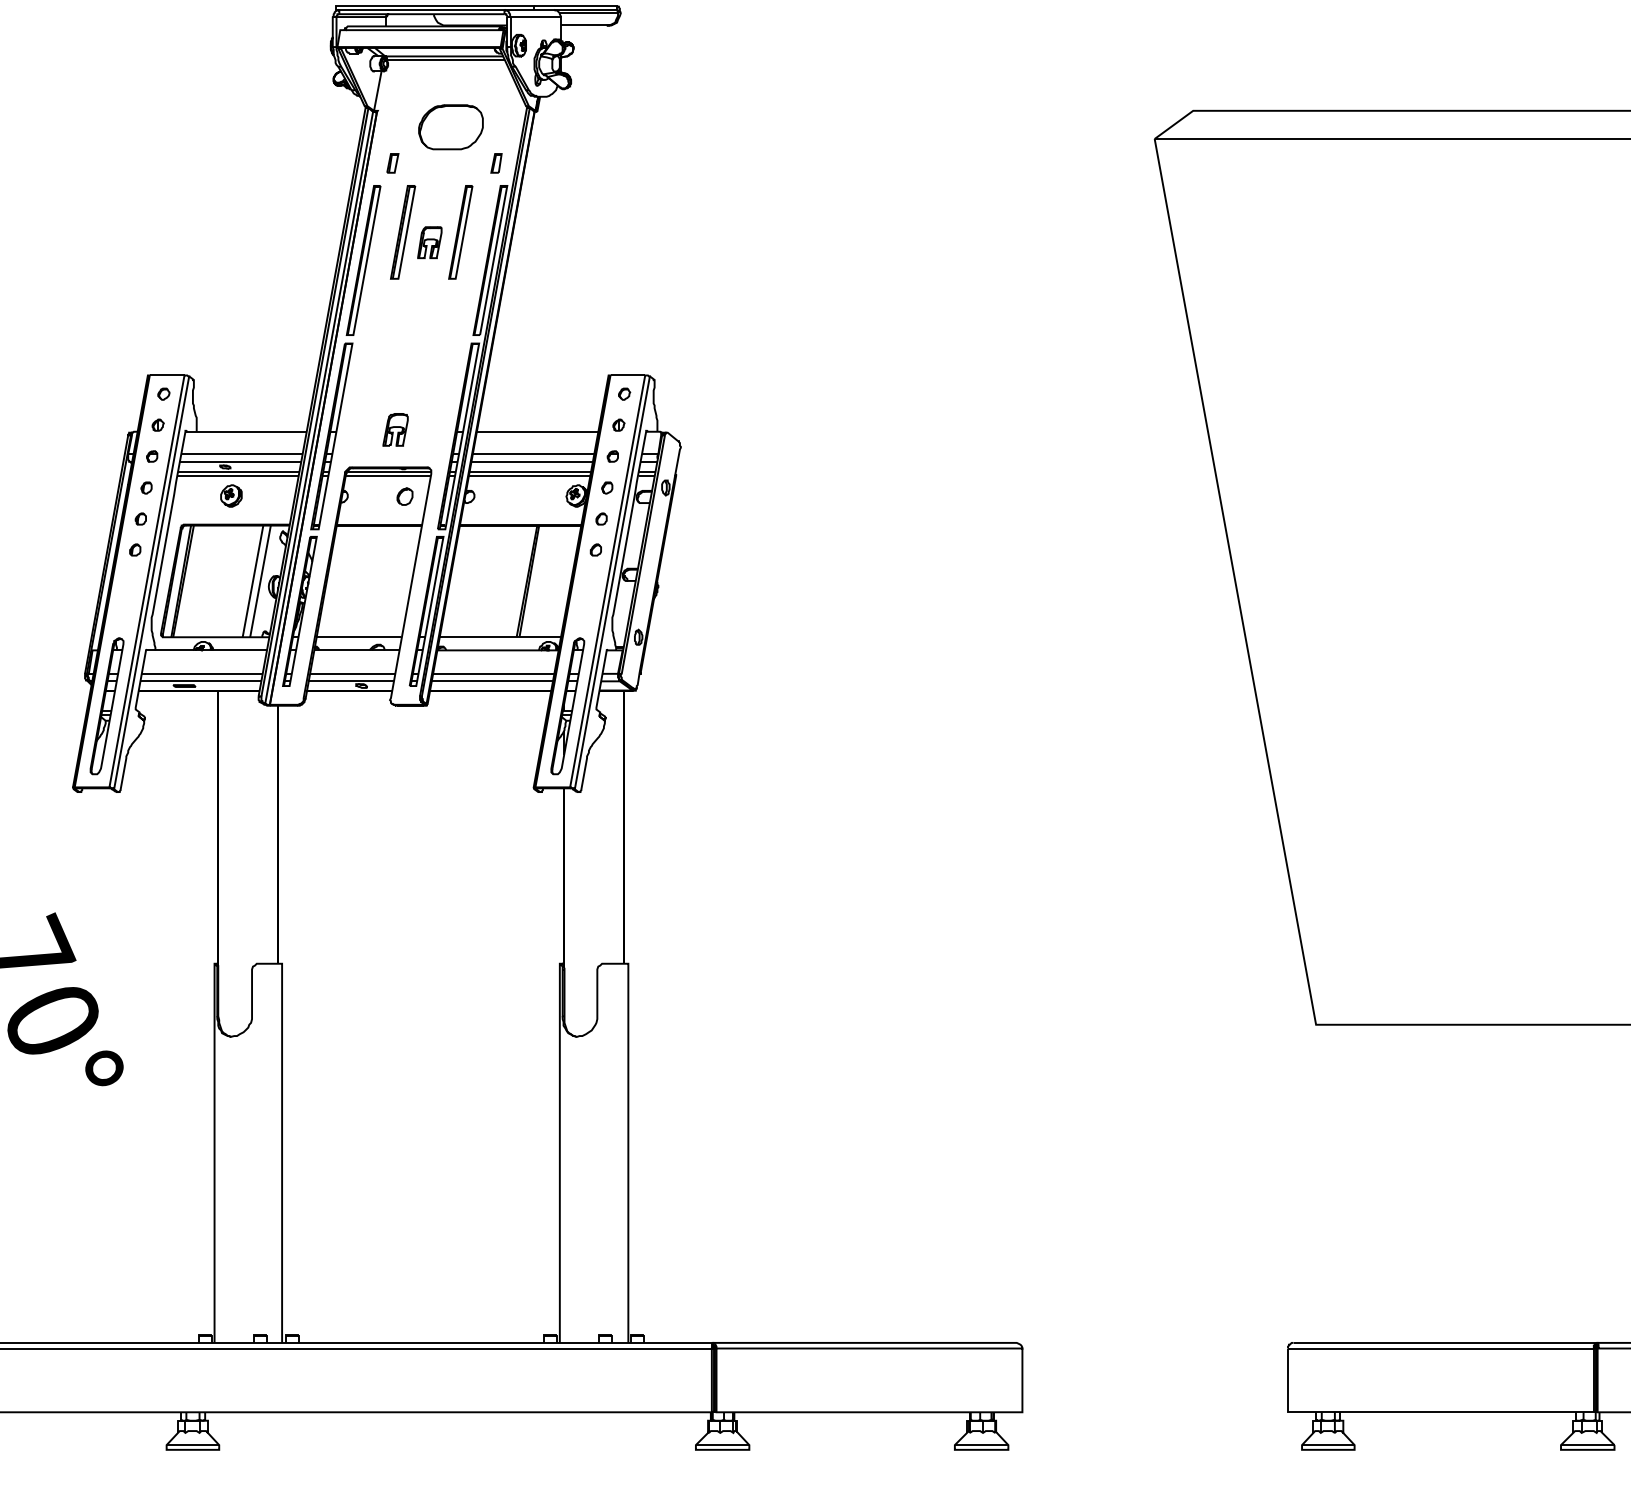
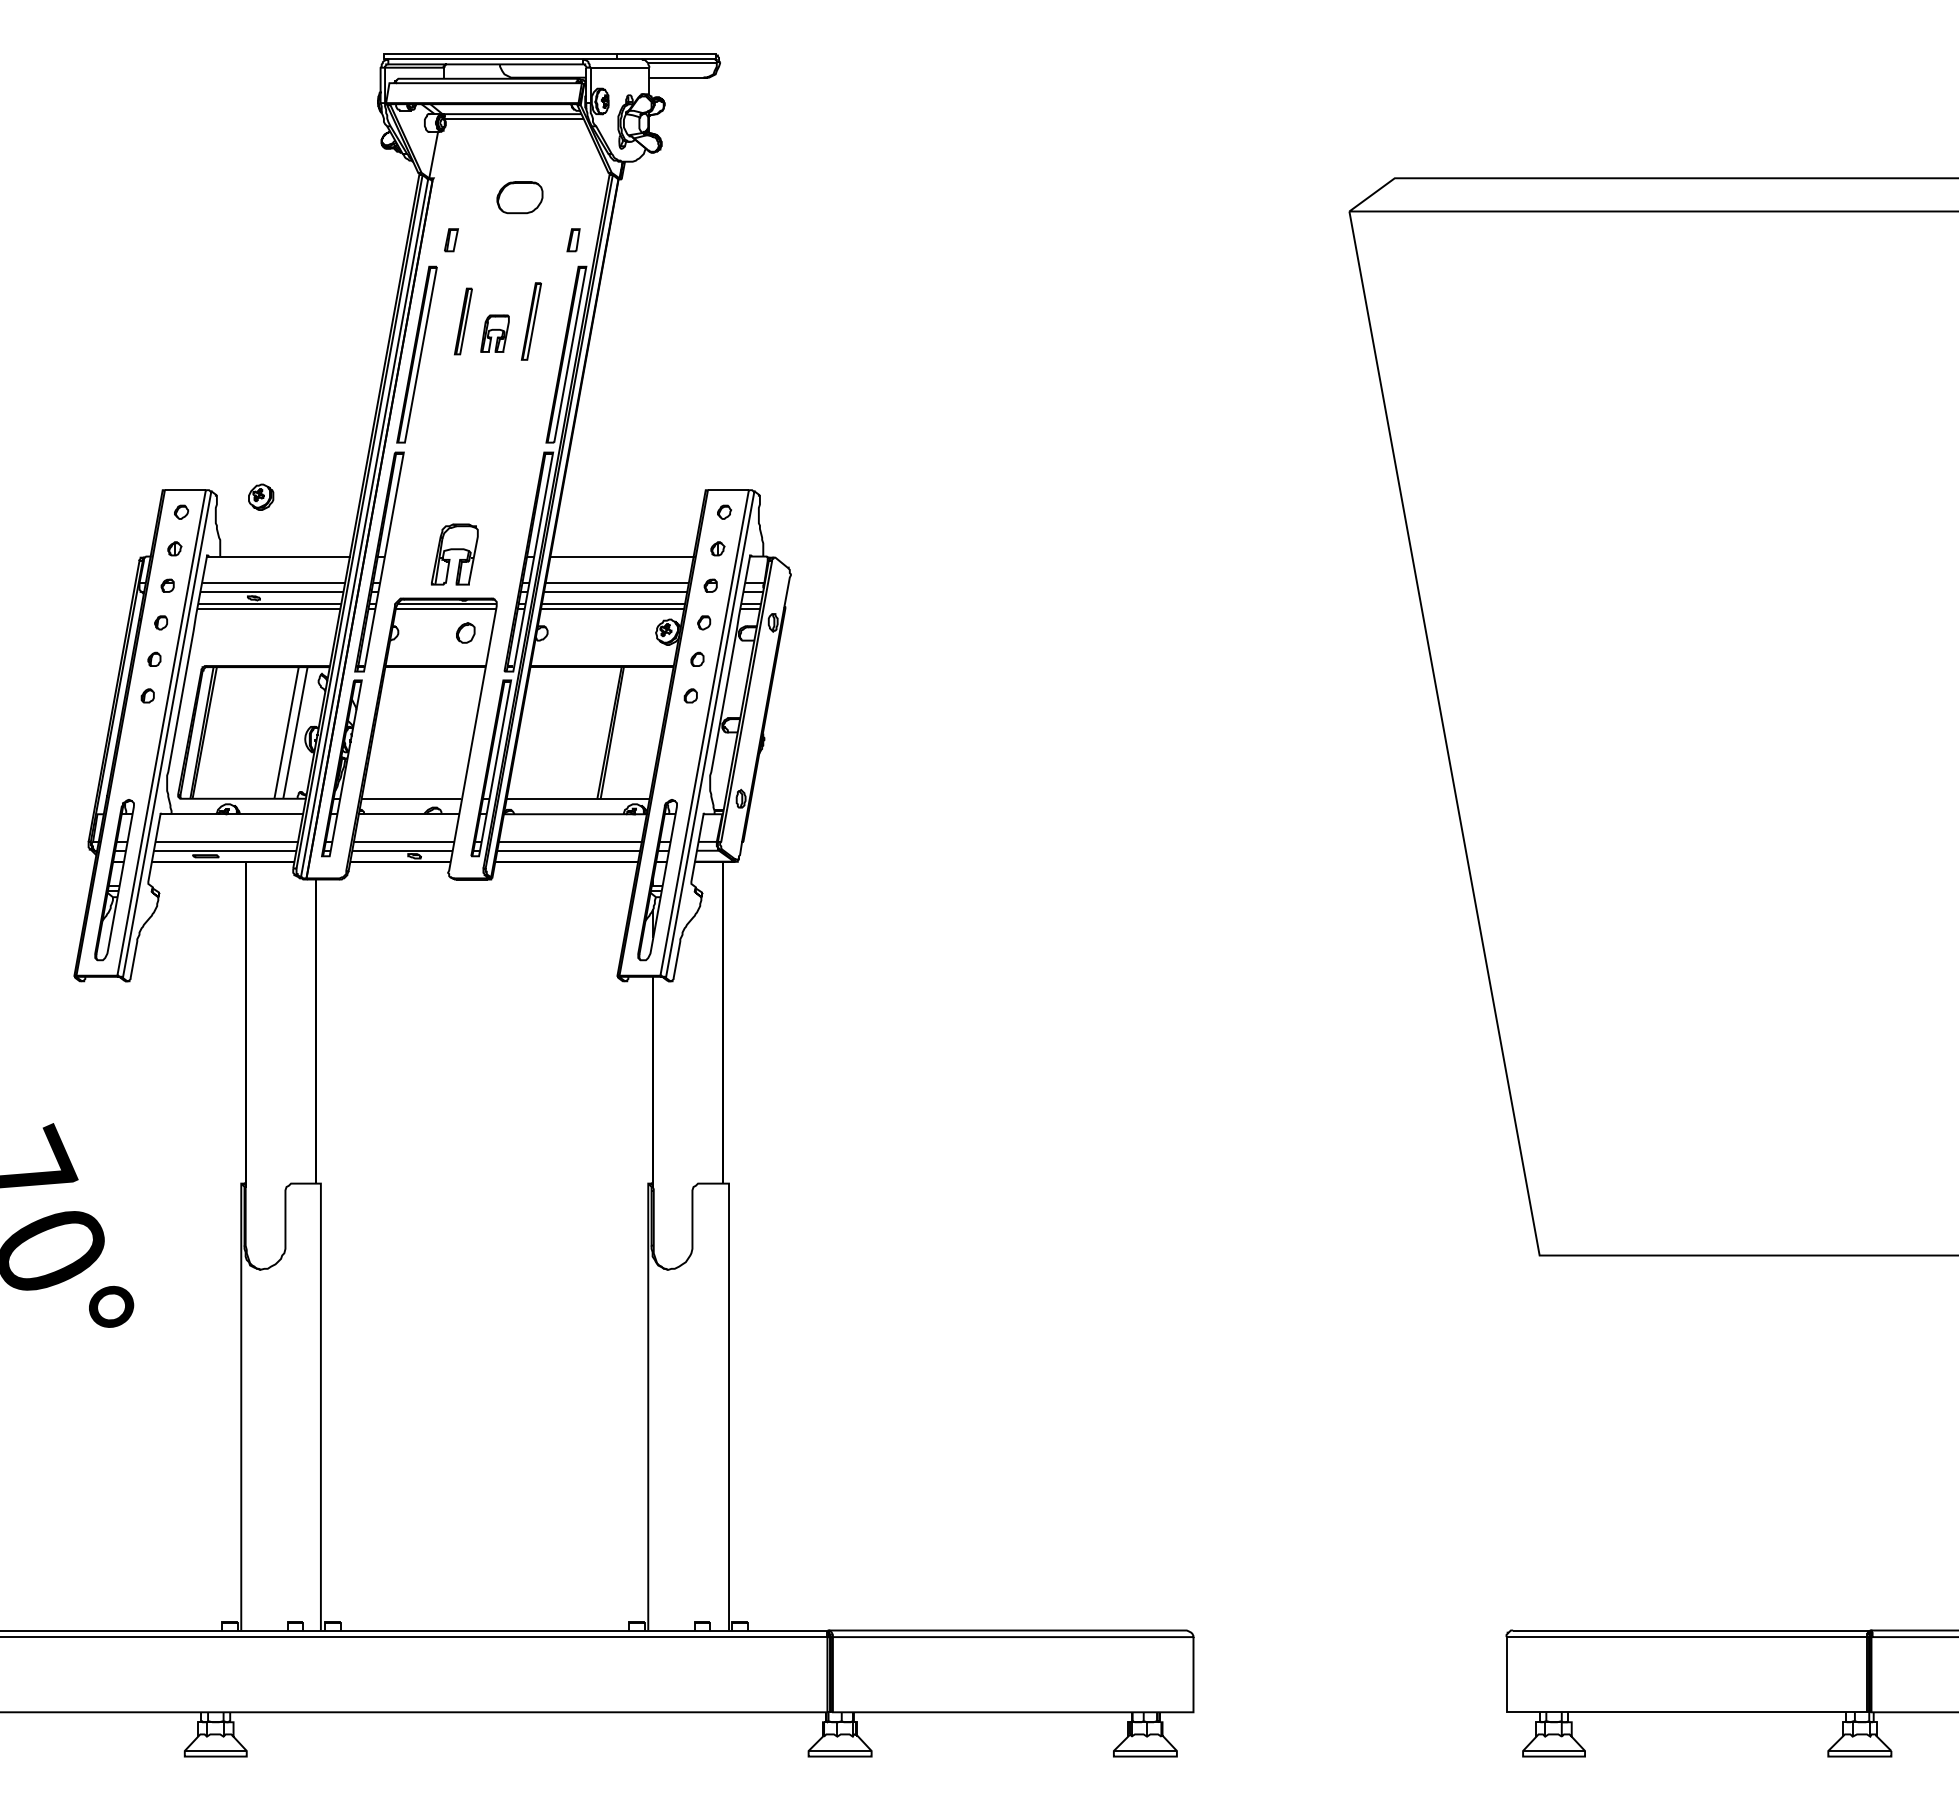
part: (450, 127) -> (519, 197), size x0.6
part: (403, 232) -> (463, 321), size x0.6
part: (460, 232) -> (531, 321), size x0.7
part: (395, 429) -> (454, 553), size x1.6
part: (231, 495) -> (261, 496), moved

